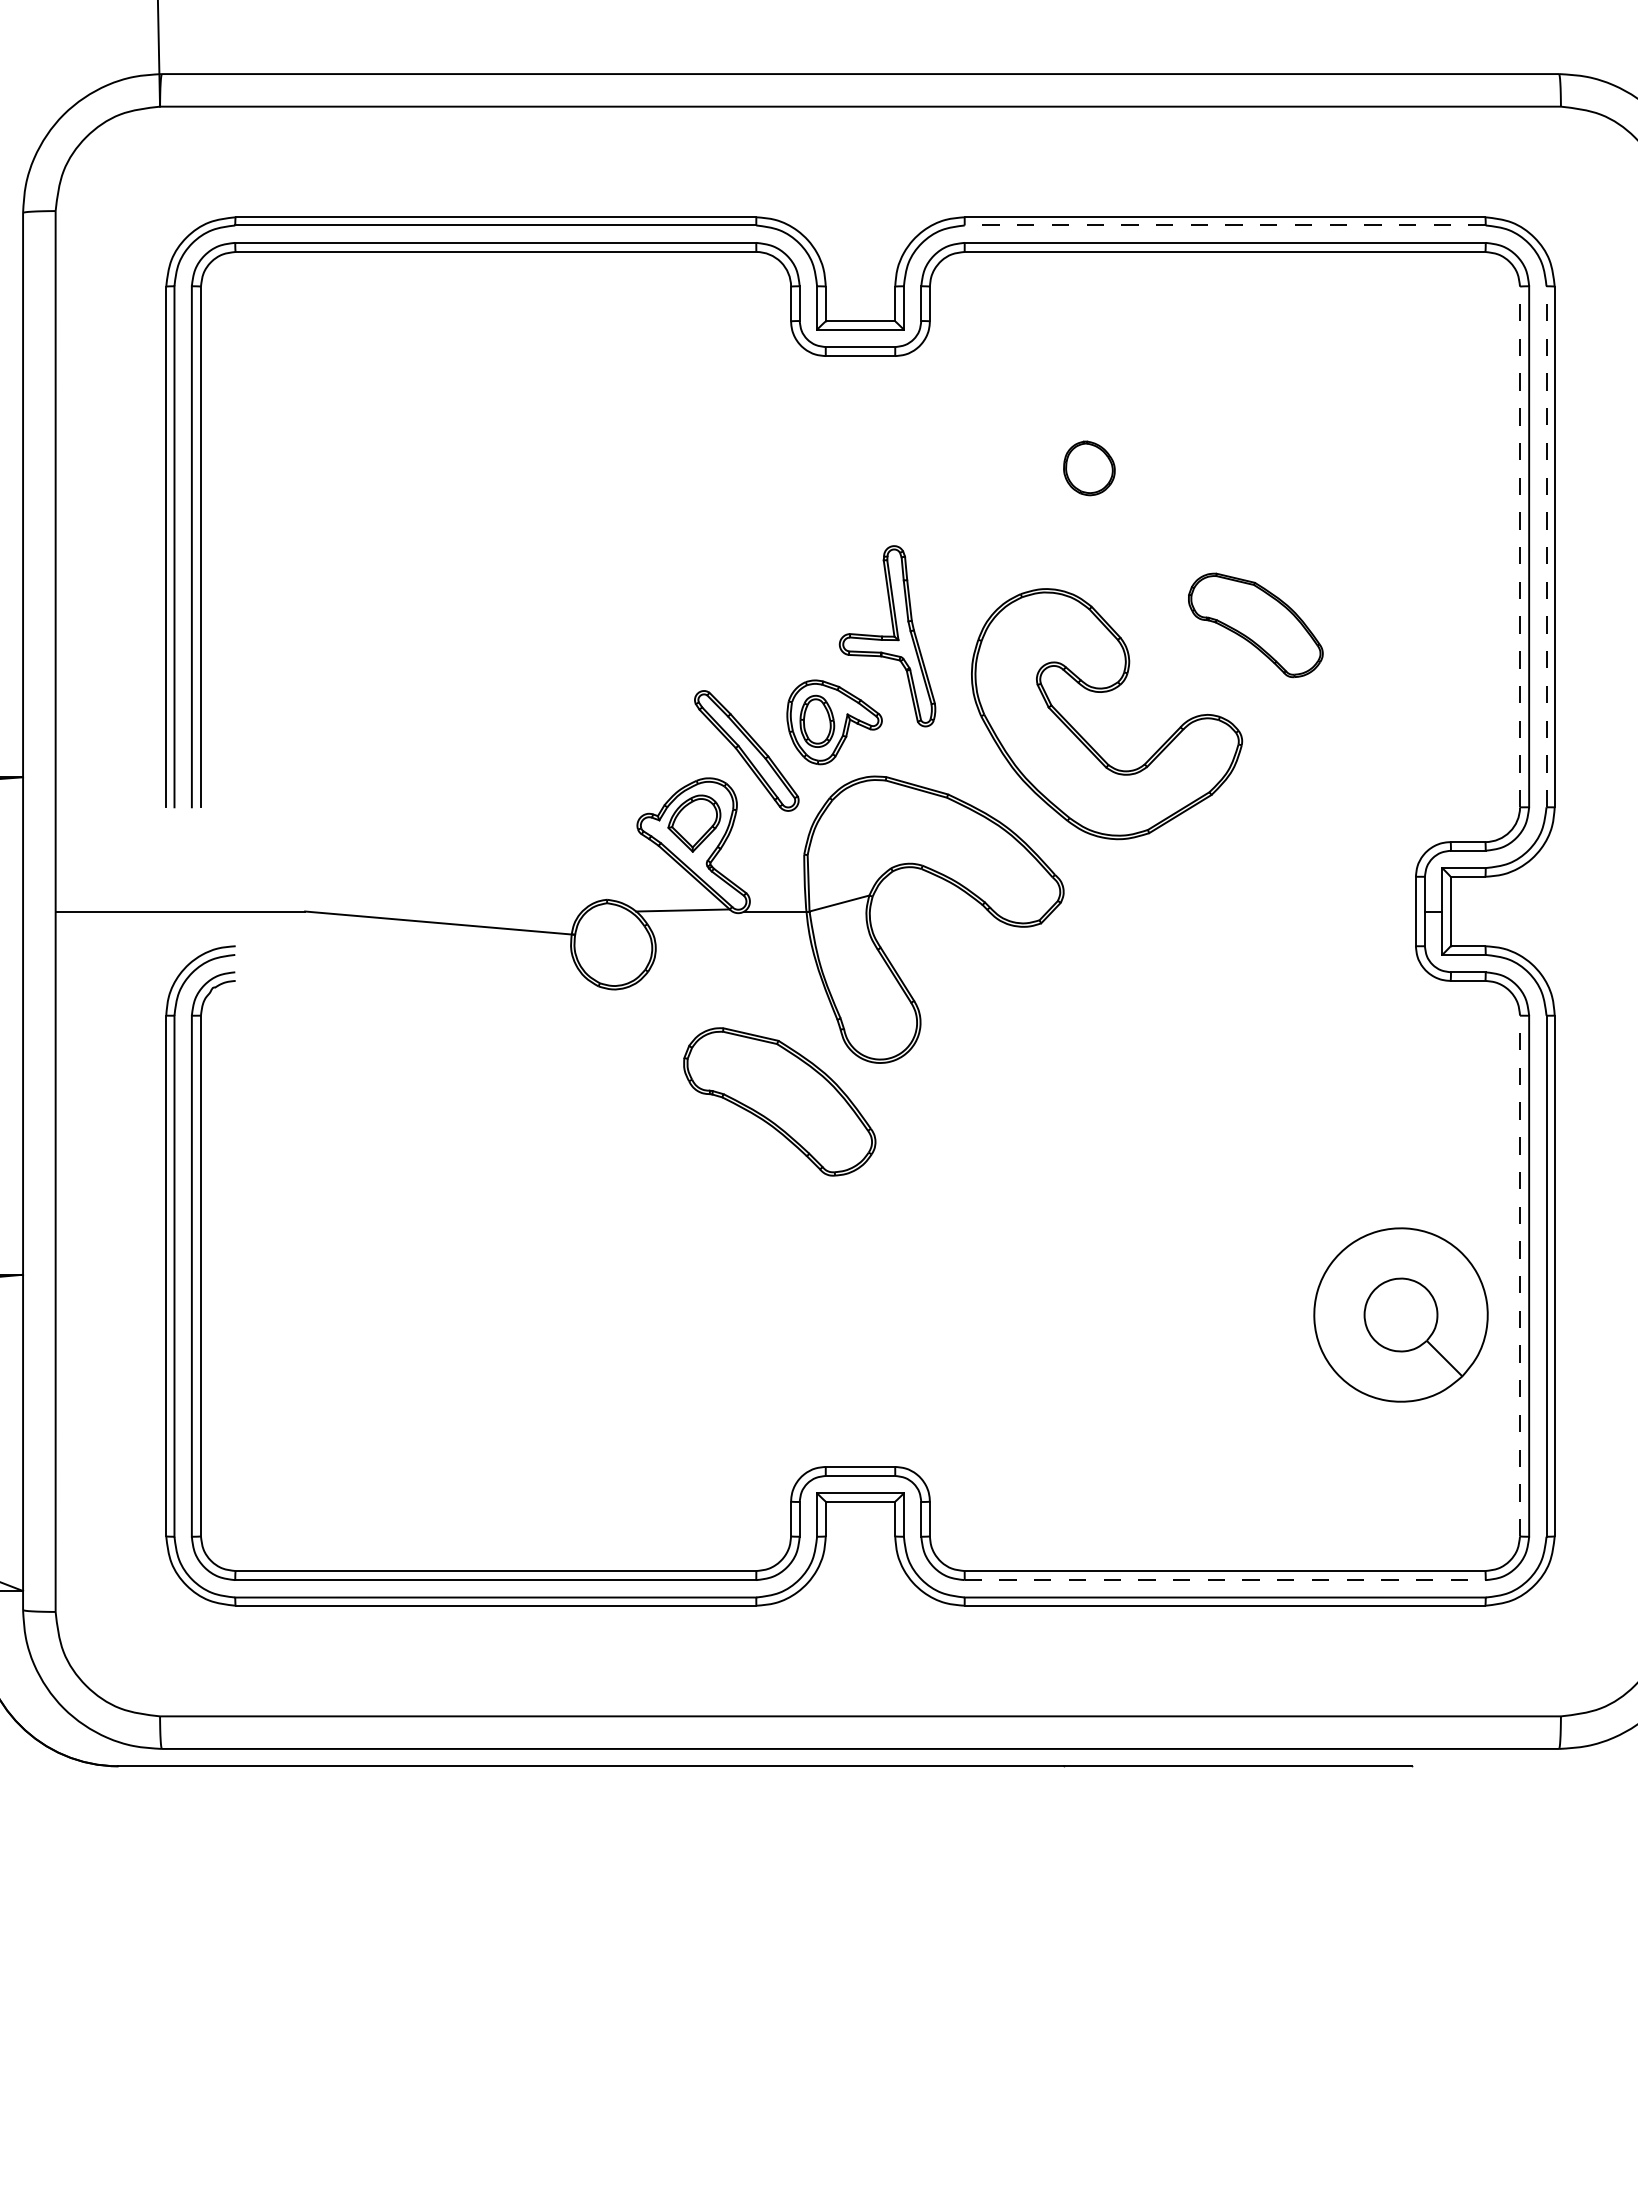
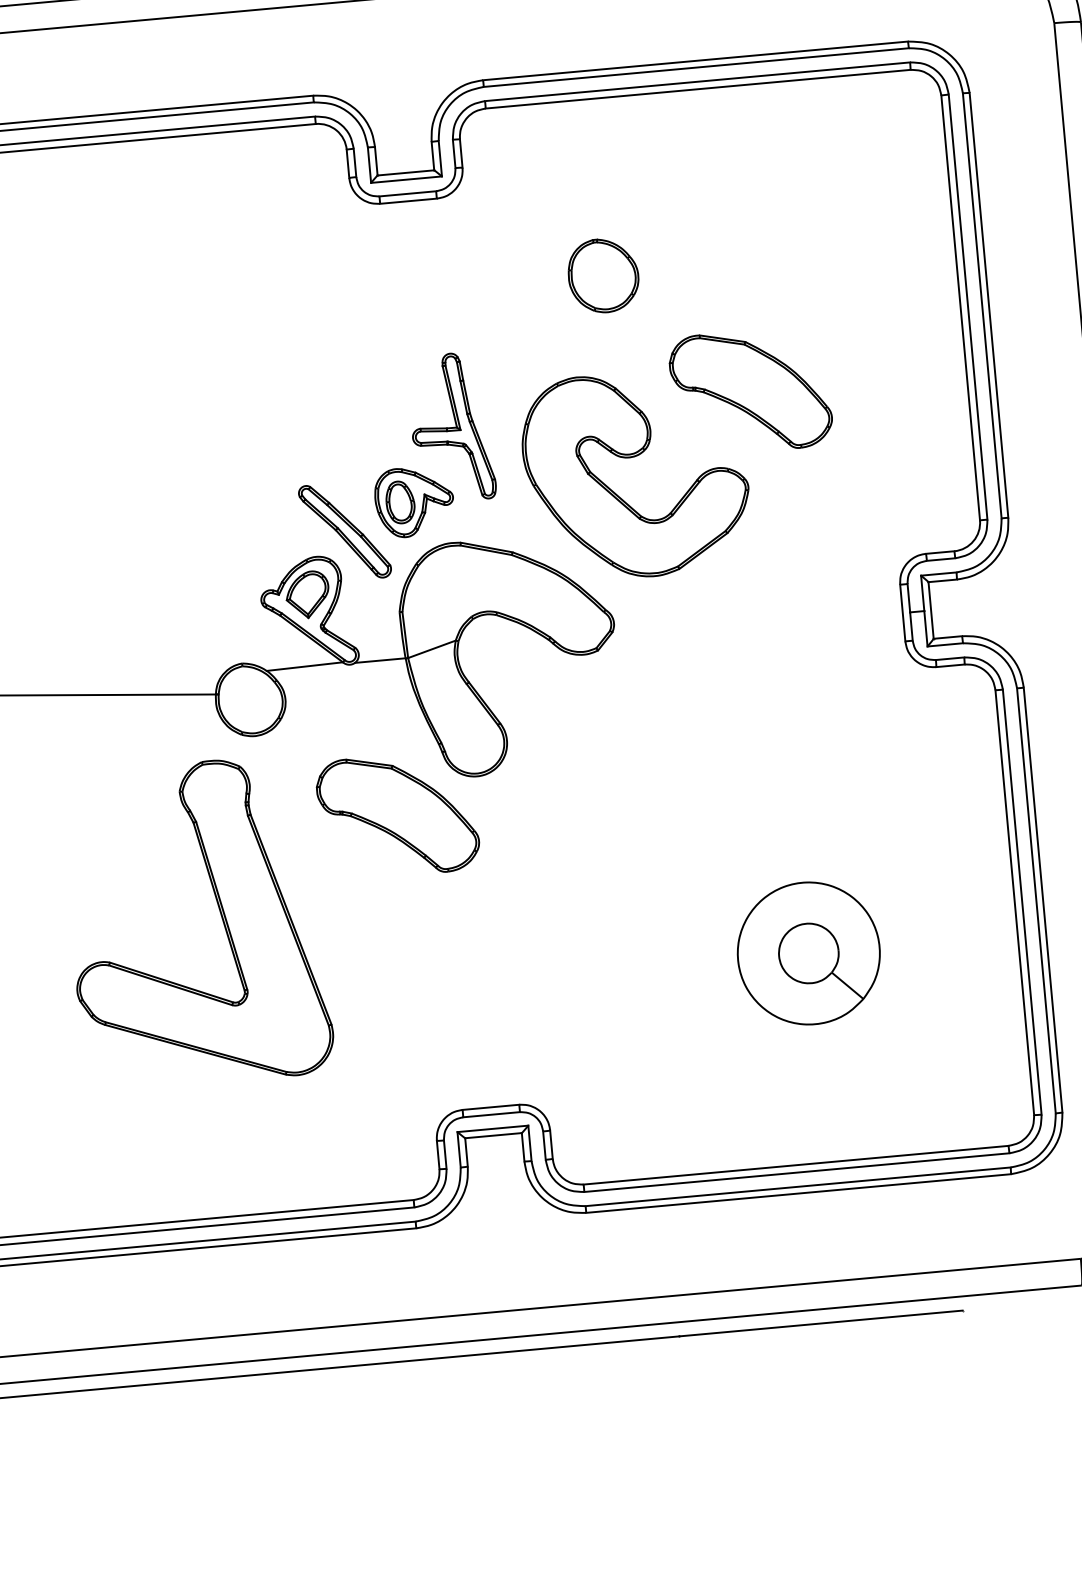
line: (1225, 225) -> (696, 67), dashed -> solid
part: (1089, 468) -> (603, 275), size x1.67
line: (1520, 546) -> (961, 307), dashed -> solid
line: (1546, 546) -> (982, 305), dashed -> solid
part: (1255, 625) -> (750, 391), size x1.43
part: (553, 1205) -> (221, 916), added
line: (1520, 1275) -> (1015, 902), dashed -> solid
part: (1400, 1314) -> (808, 953), moved
line: (1225, 1580) -> (797, 1172), dashed -> solid

